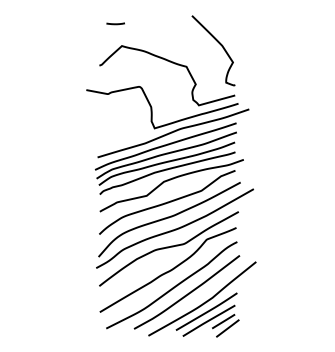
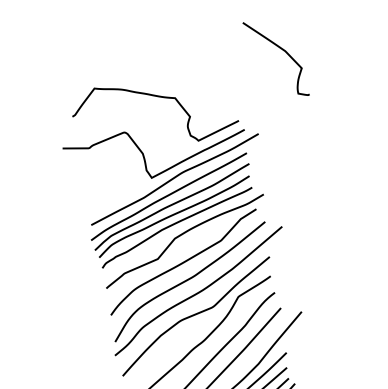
line: (115, 23) -> (81, 63), removed
curve: (219, 44) -> (281, 50), moved

